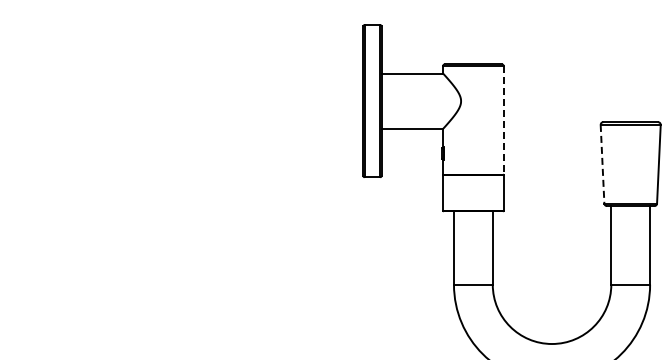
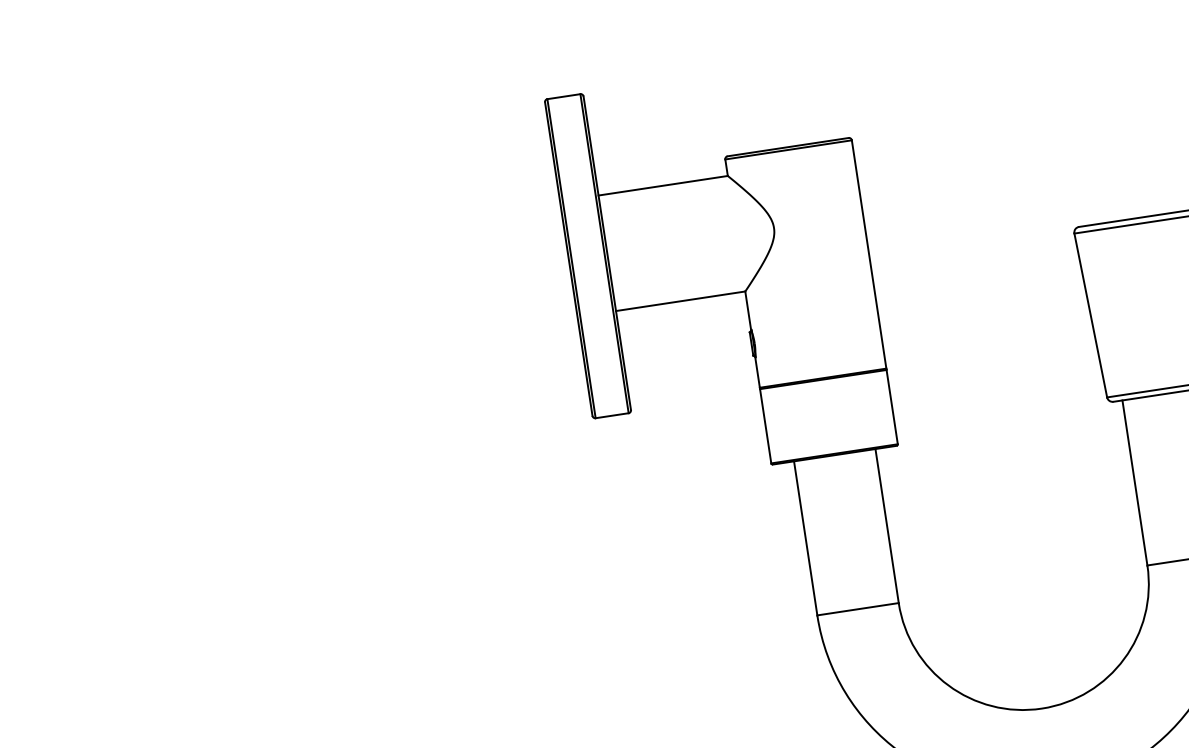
line: (503, 120) -> (869, 255), dashed -> solid
line: (602, 164) -> (1090, 315), dashed -> solid

